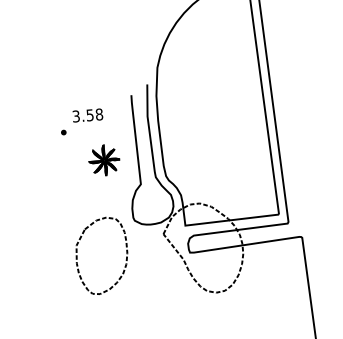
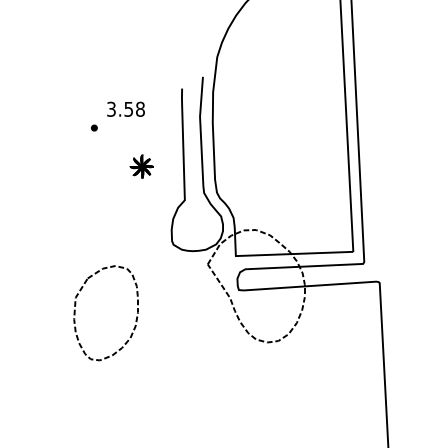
part: (104, 160) -> (141, 166), size x0.6
part: (77, 258) -> (75, 313), moved

